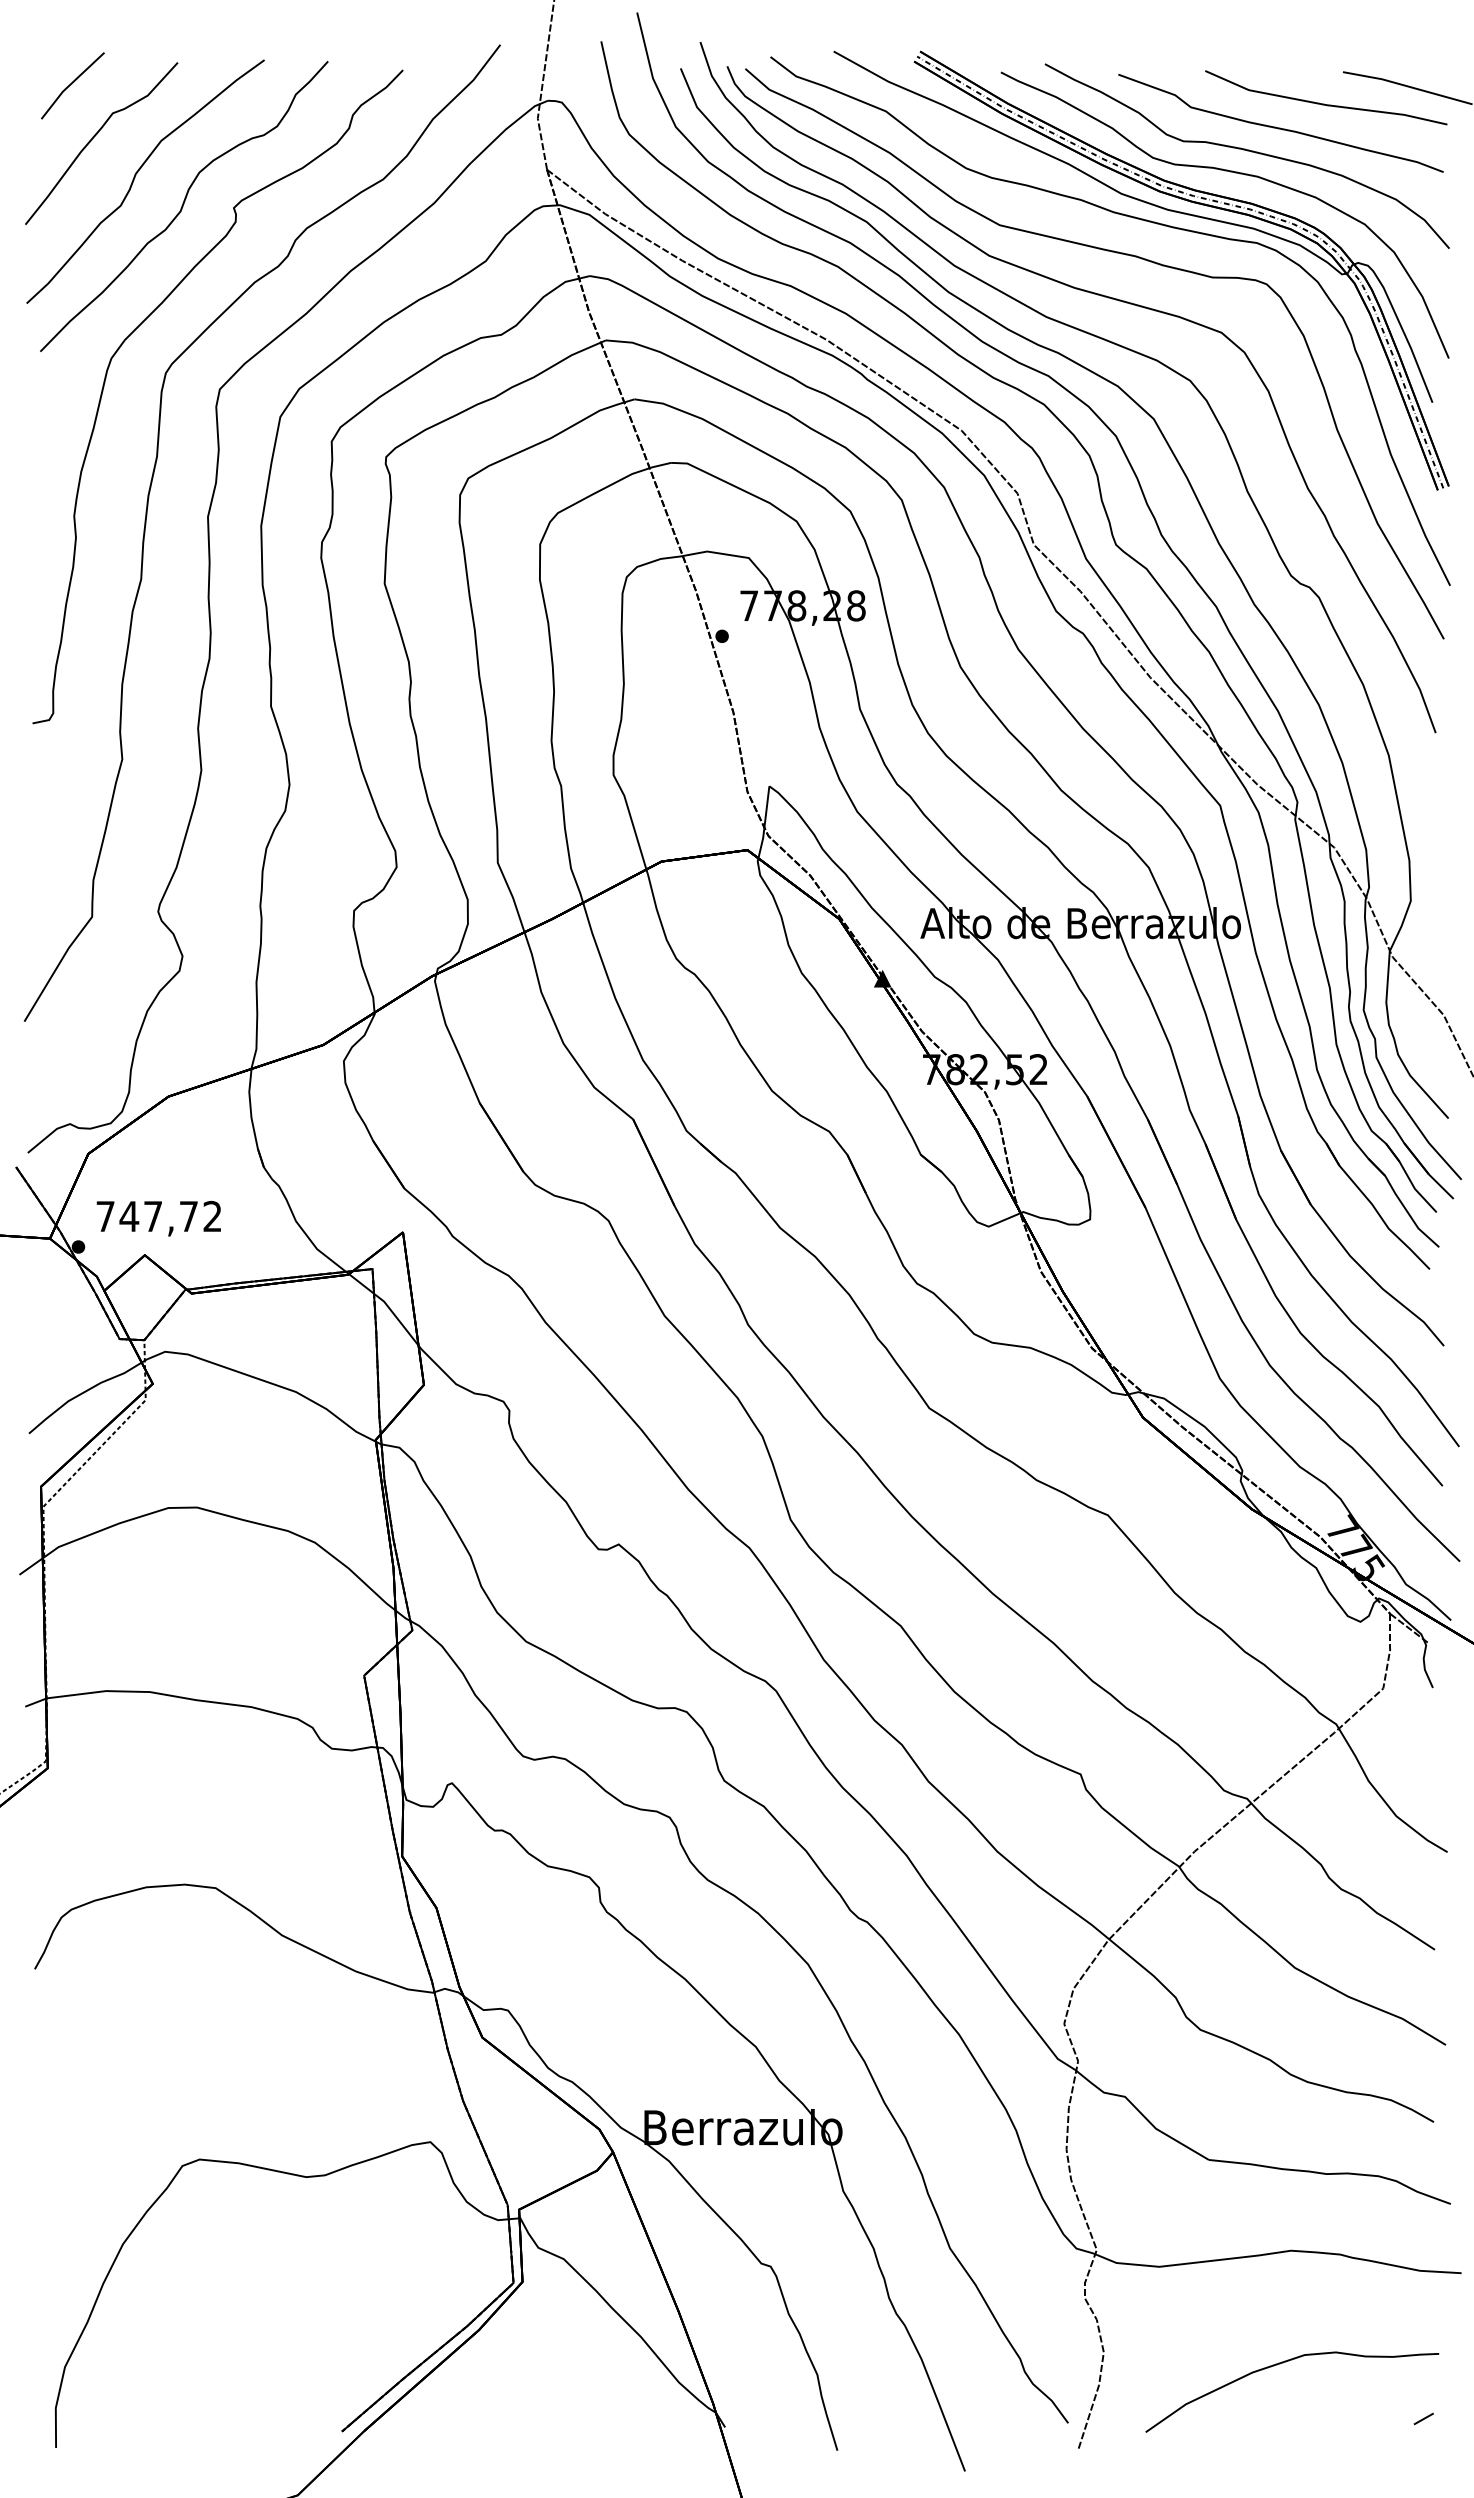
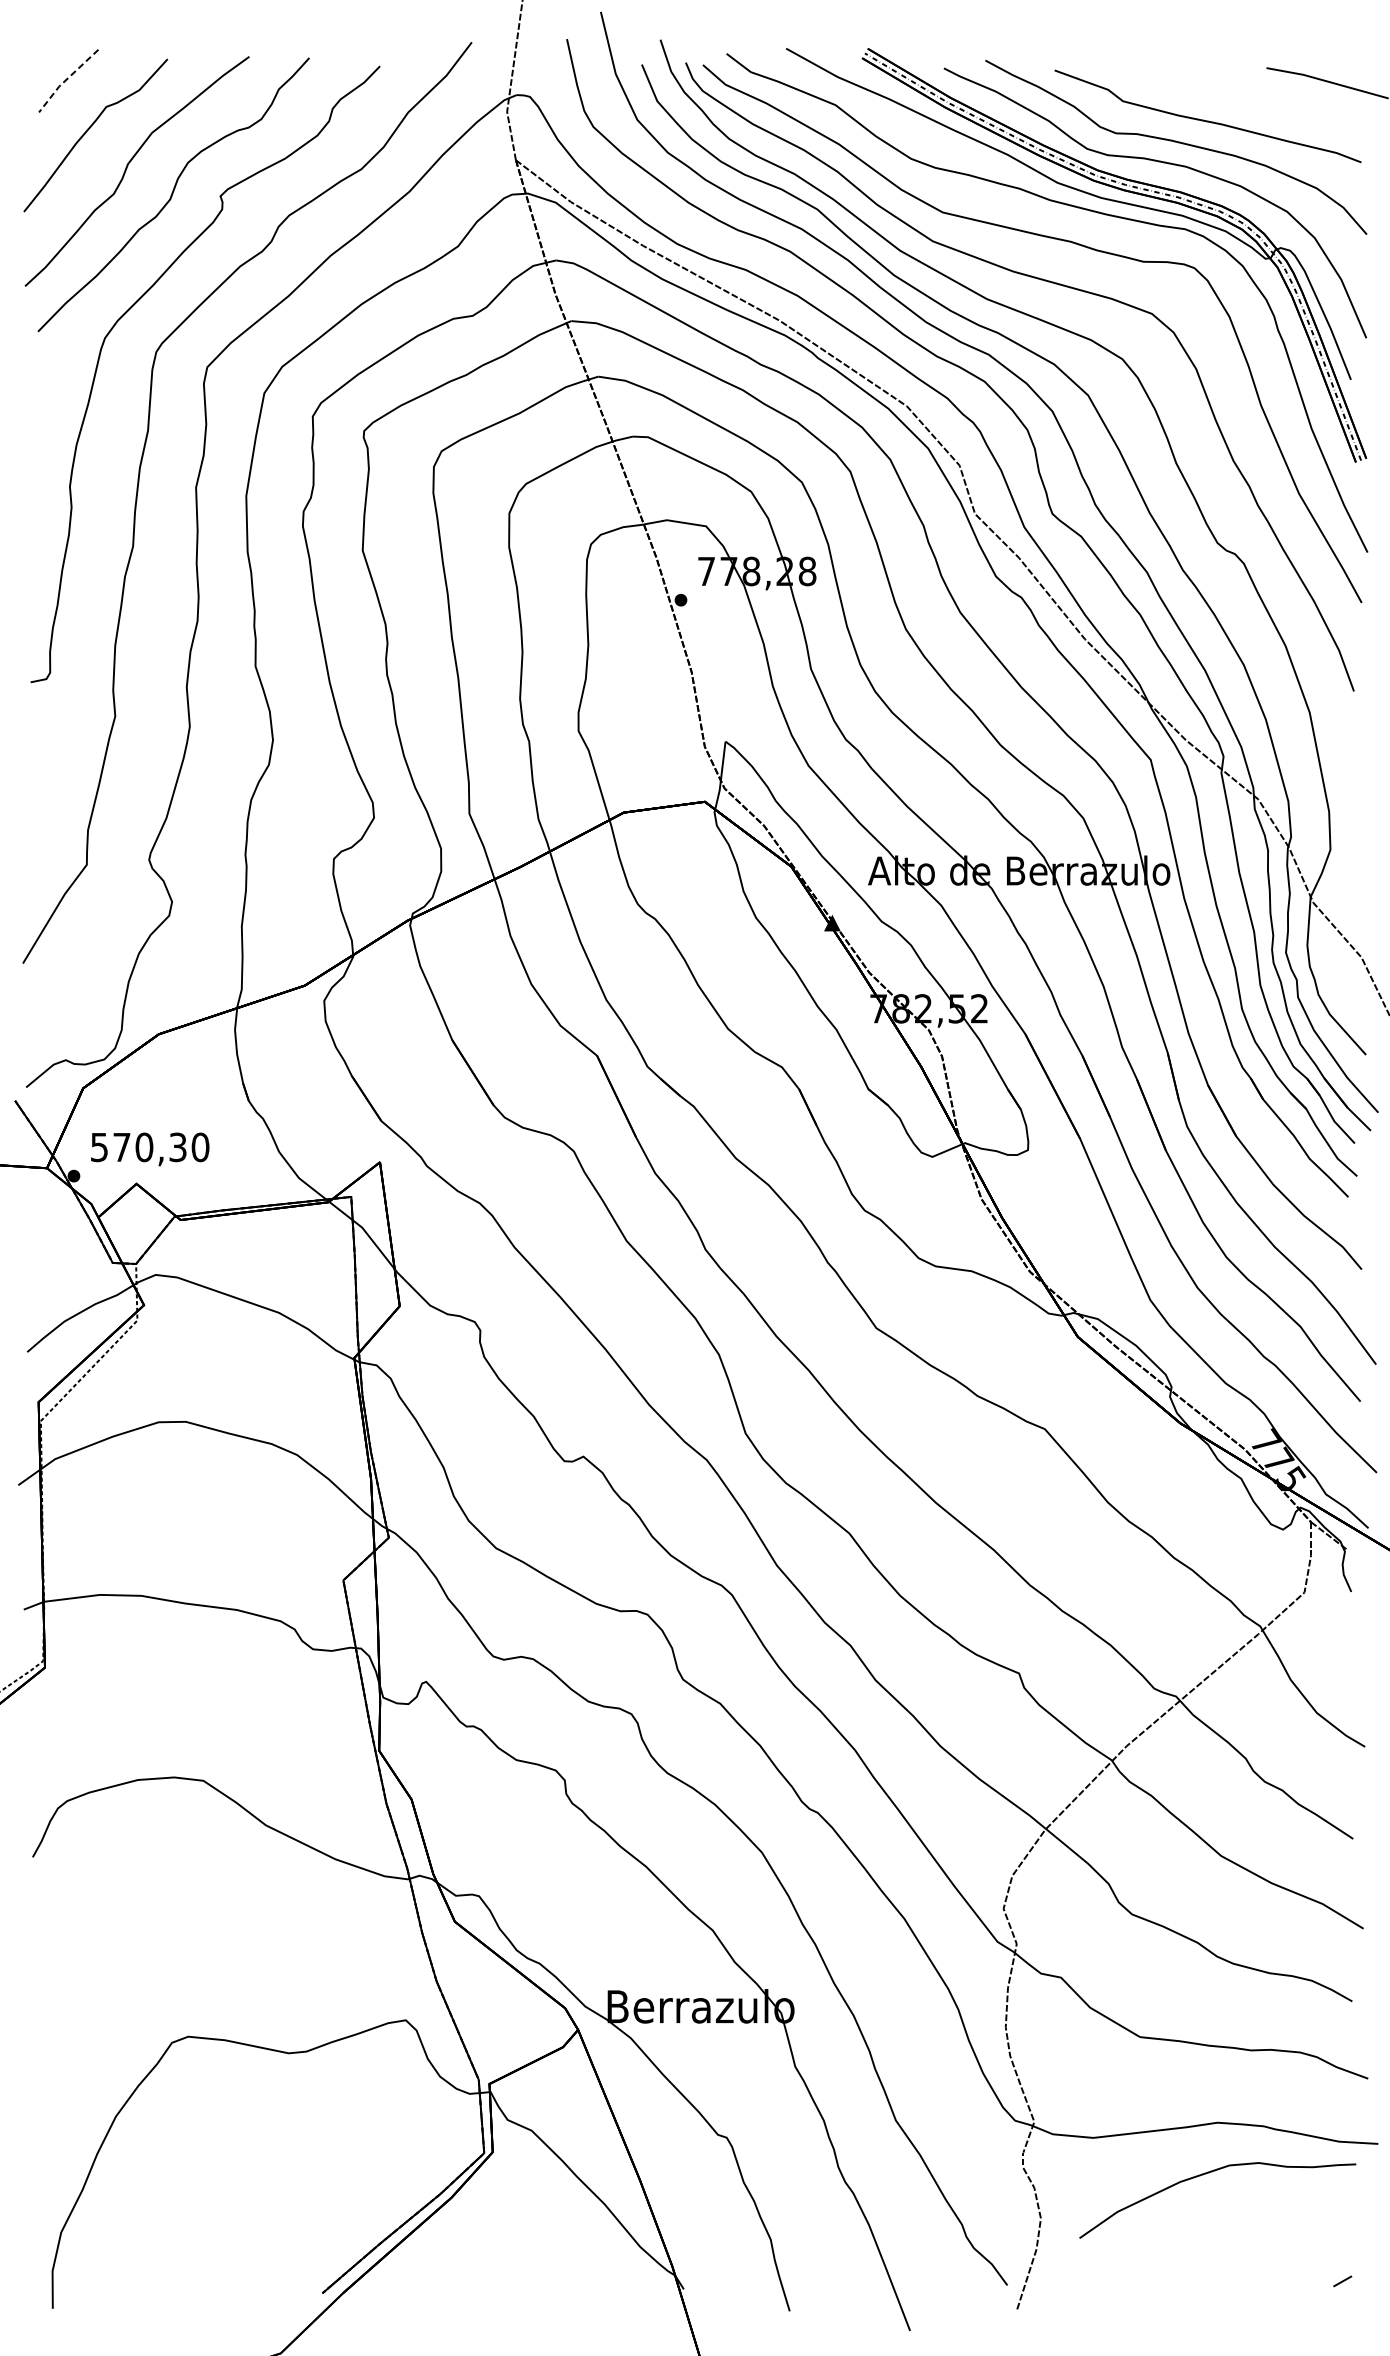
line: (70, 84) -> (66, 79), solid -> dashed
line: (1324, 103) -> (1249, 97), removed
text: (159, 1216) -> (150, 1147), 747,72 -> 570,30
curve: (1283, 2363) -> (1209, 2173), moved

